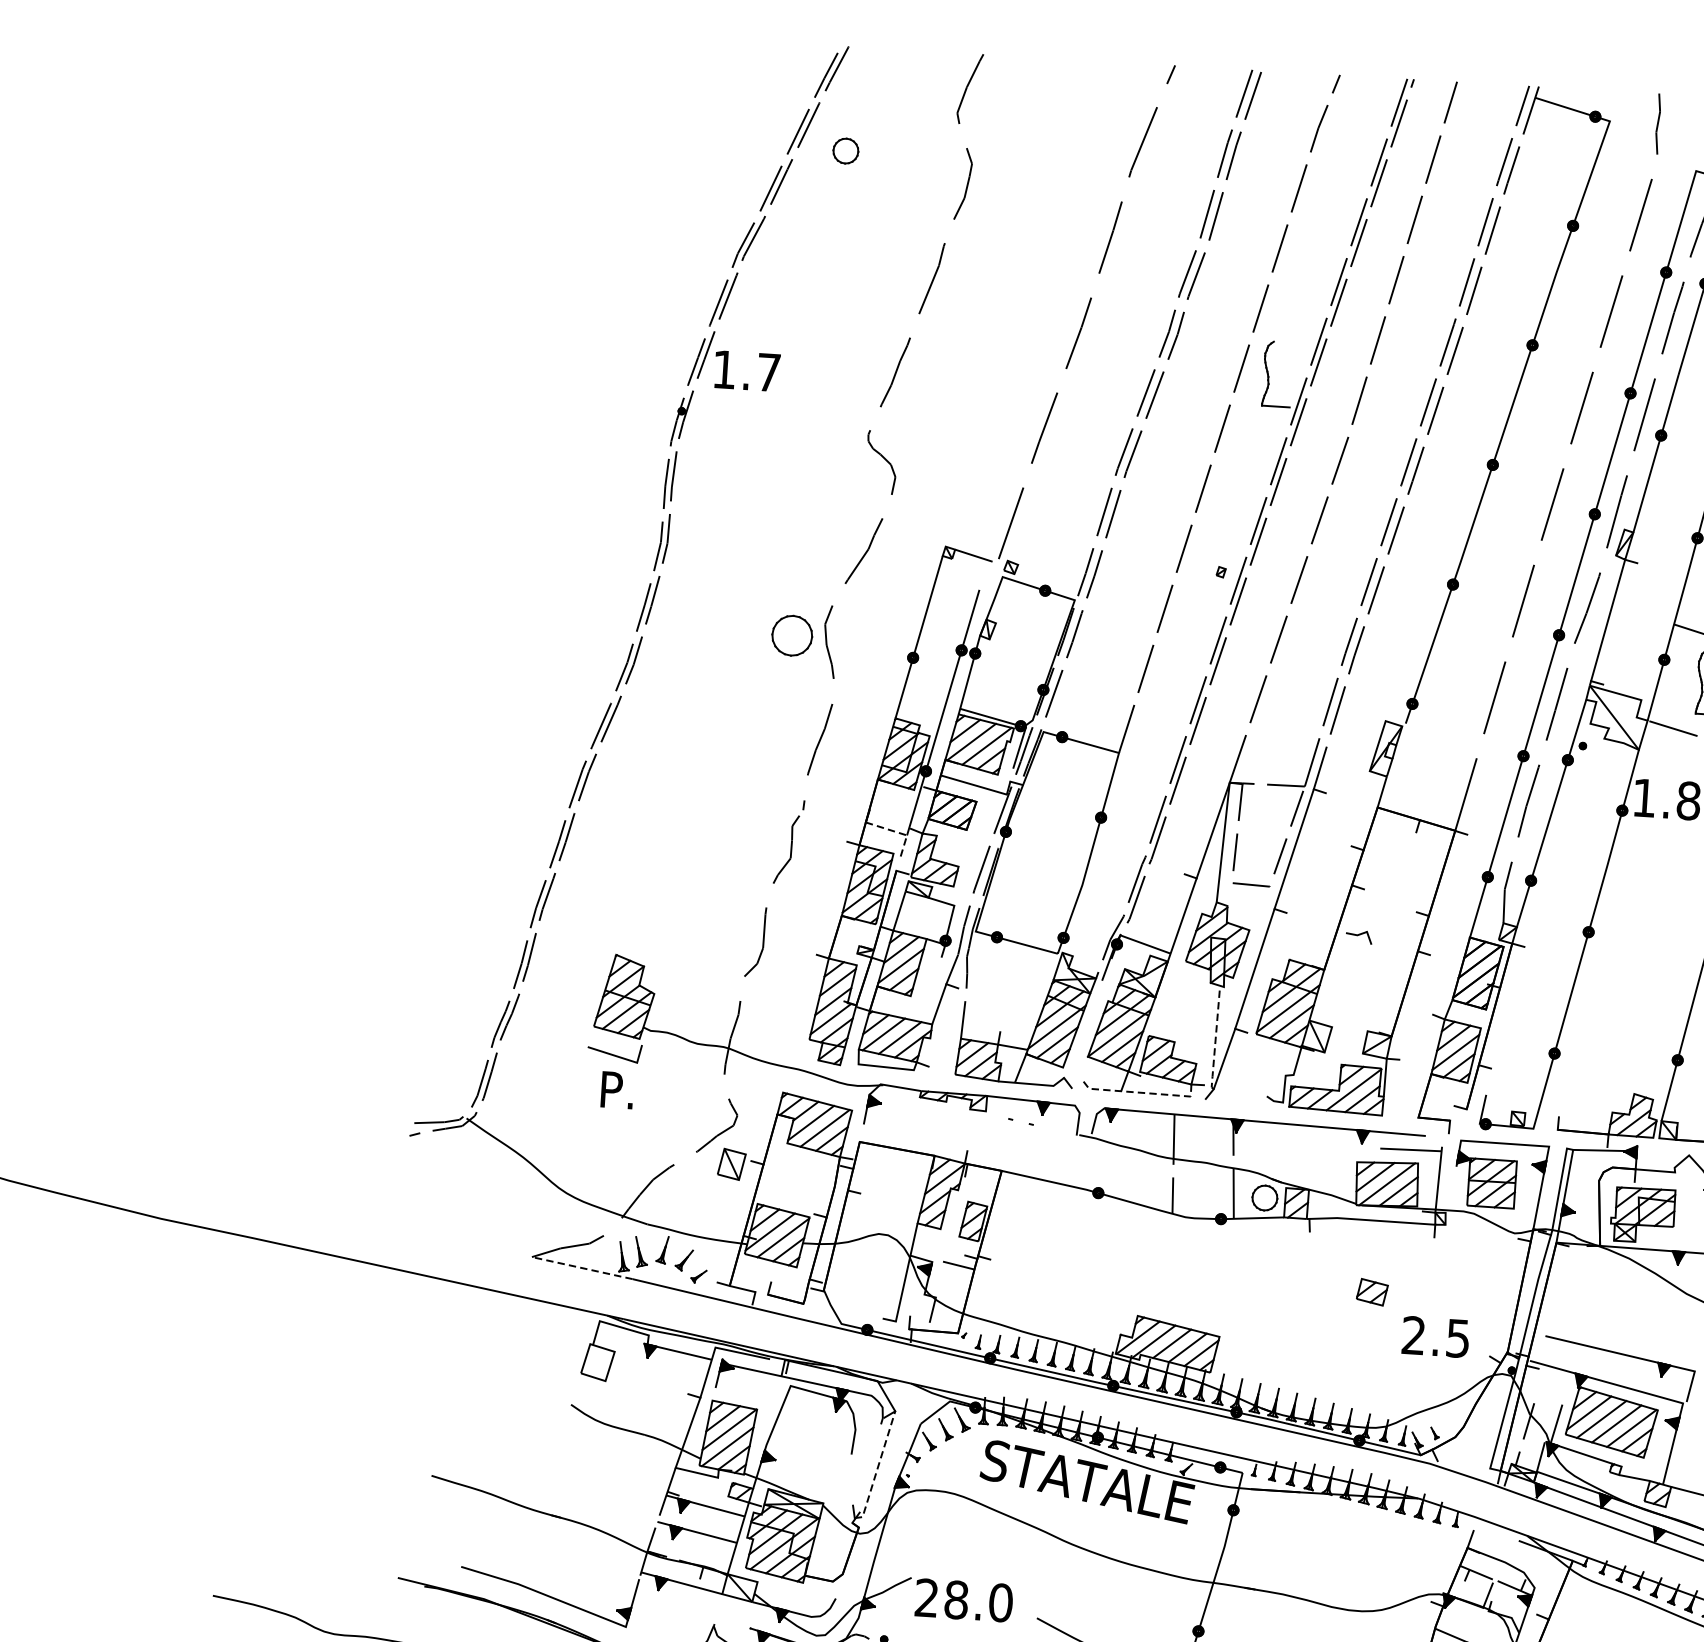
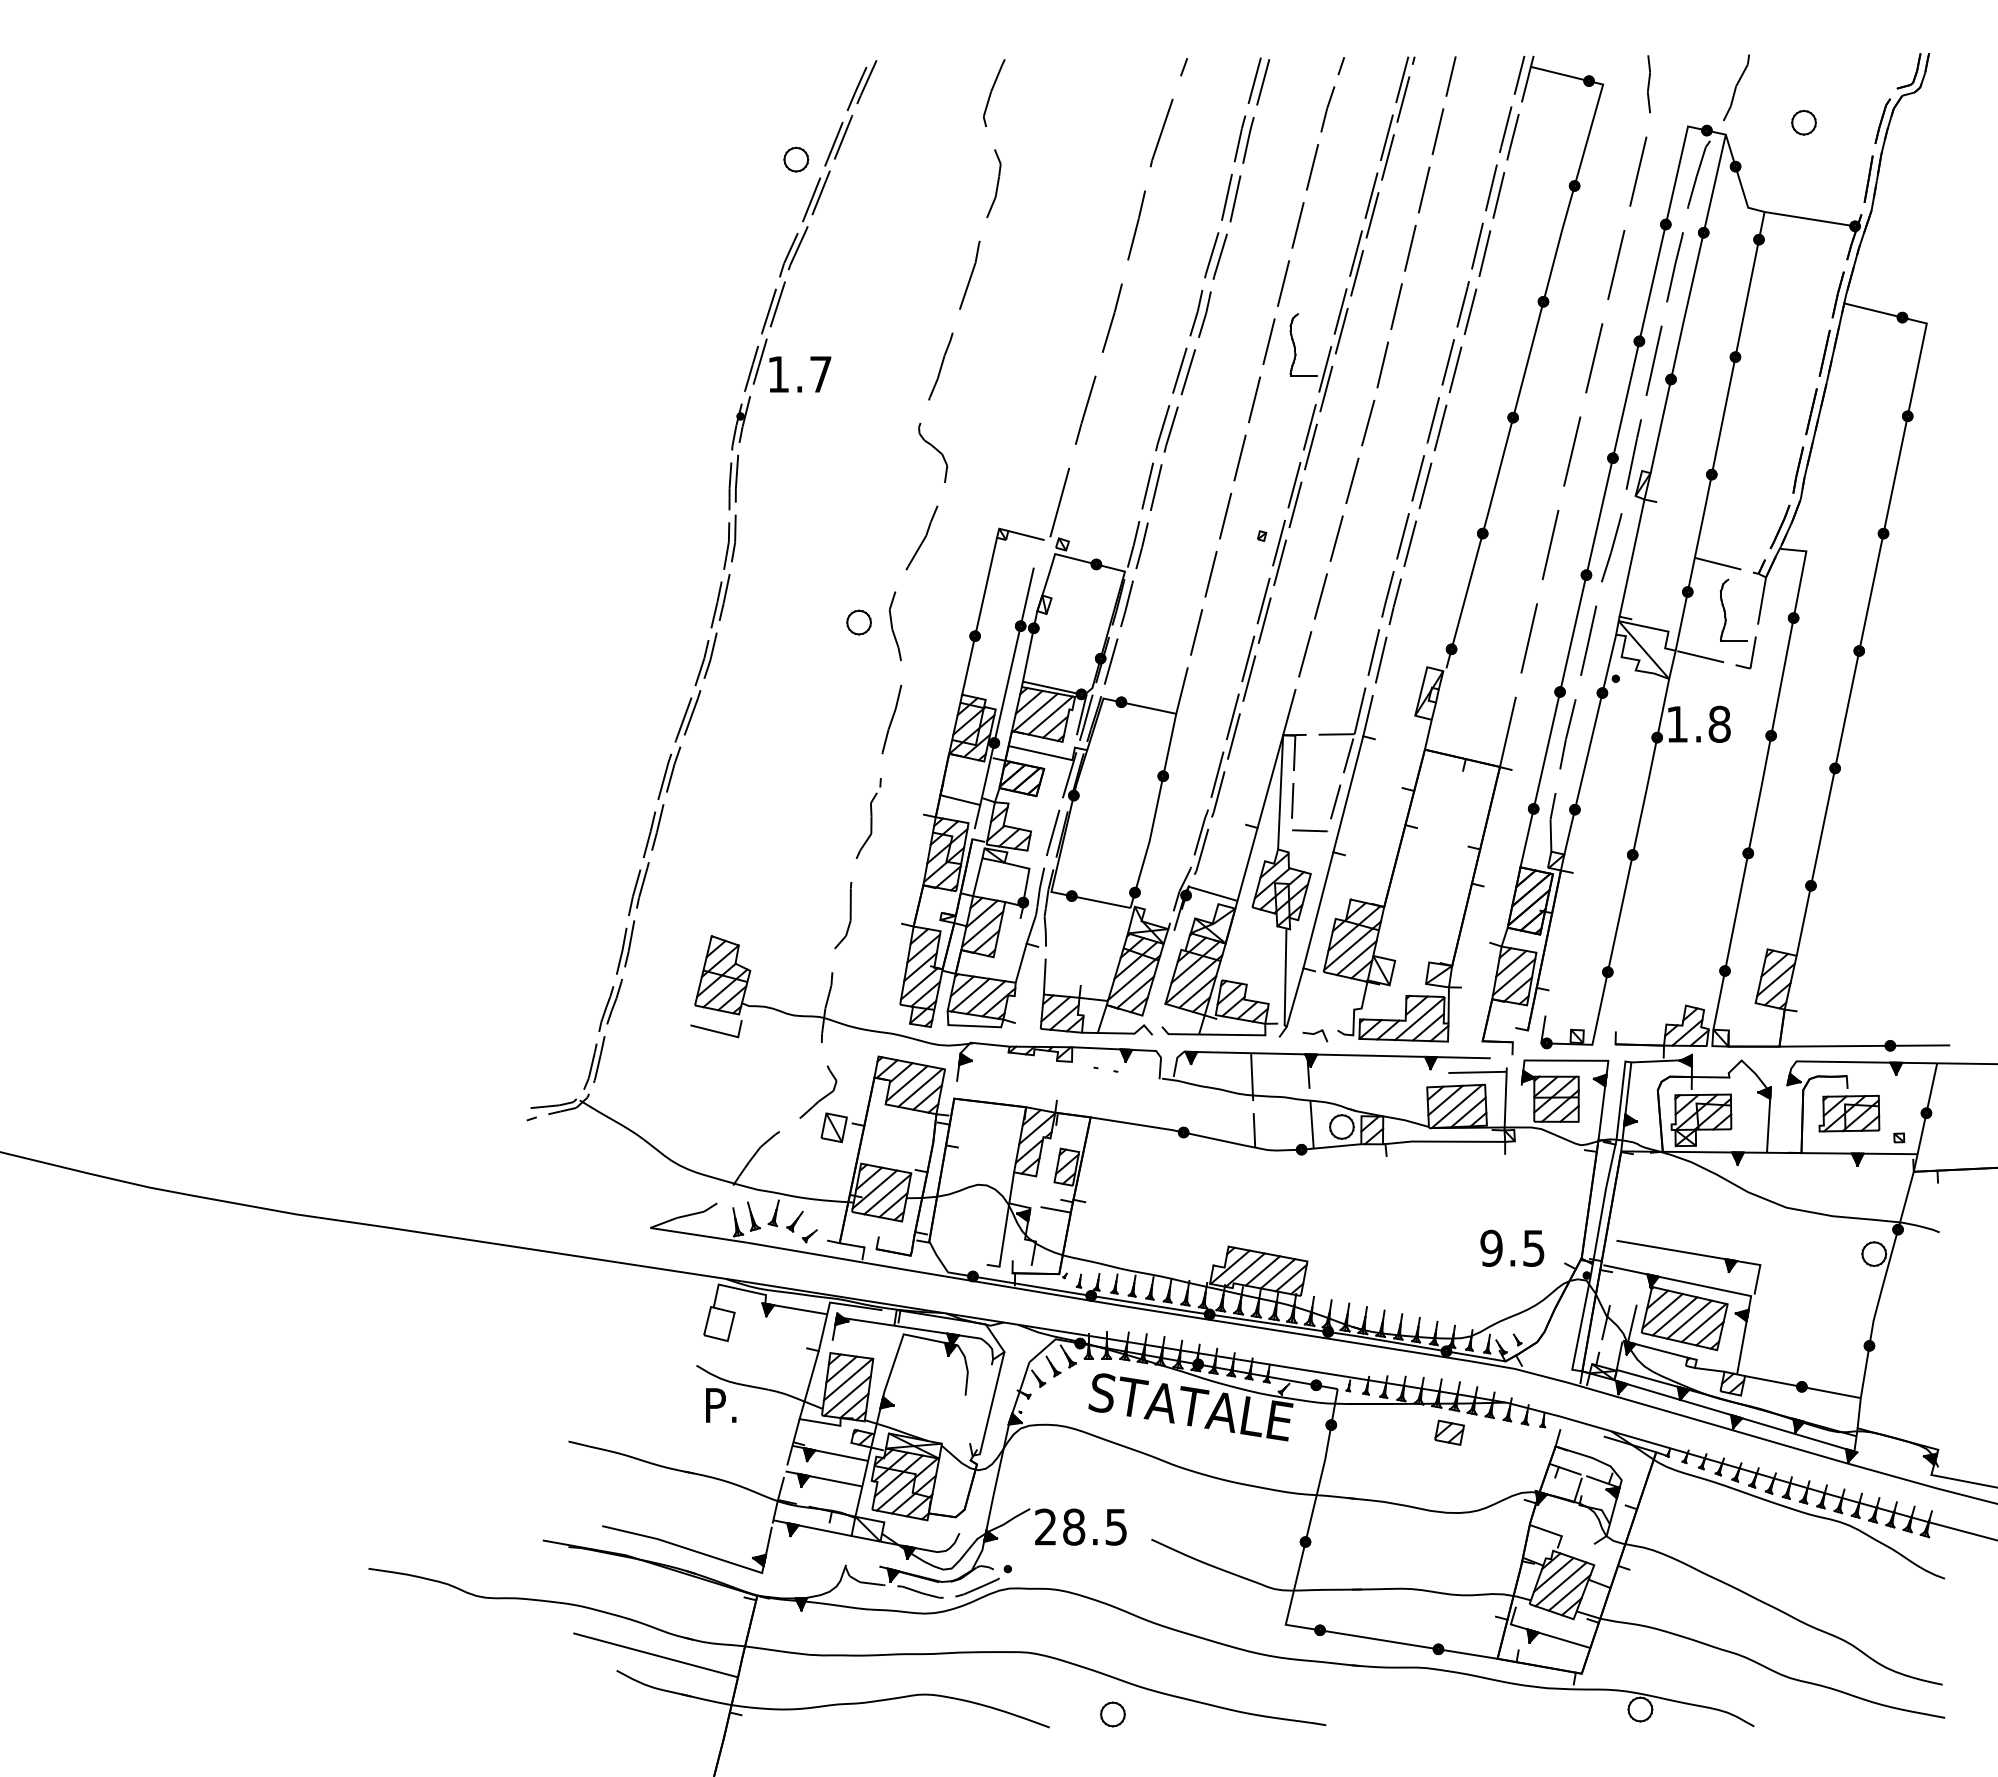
part: (846, 150) -> (796, 159), moved
part: (791, 635) -> (858, 622), size x0.62
line: (898, 833) -> (972, 803), dashed -> solid
part: (1359, 936) -> (1315, 1035), moved
line: (1215, 1040) -> (1285, 980), dashed -> solid
text: (617, 1090) -> (721, 1405), moved
line: (1140, 1092) -> (1217, 1034), dashed -> solid
line: (581, 1268) -> (698, 1235), dashed -> solid
part: (1372, 1291) -> (1449, 1432), moved
text: (1413, 1334) -> (1491, 1247), 2.5 -> 9.5
line: (878, 1467) -> (991, 1406), dashed -> solid
text: (1001, 1602) -> (1116, 1526), 28.0 -> 28.5

